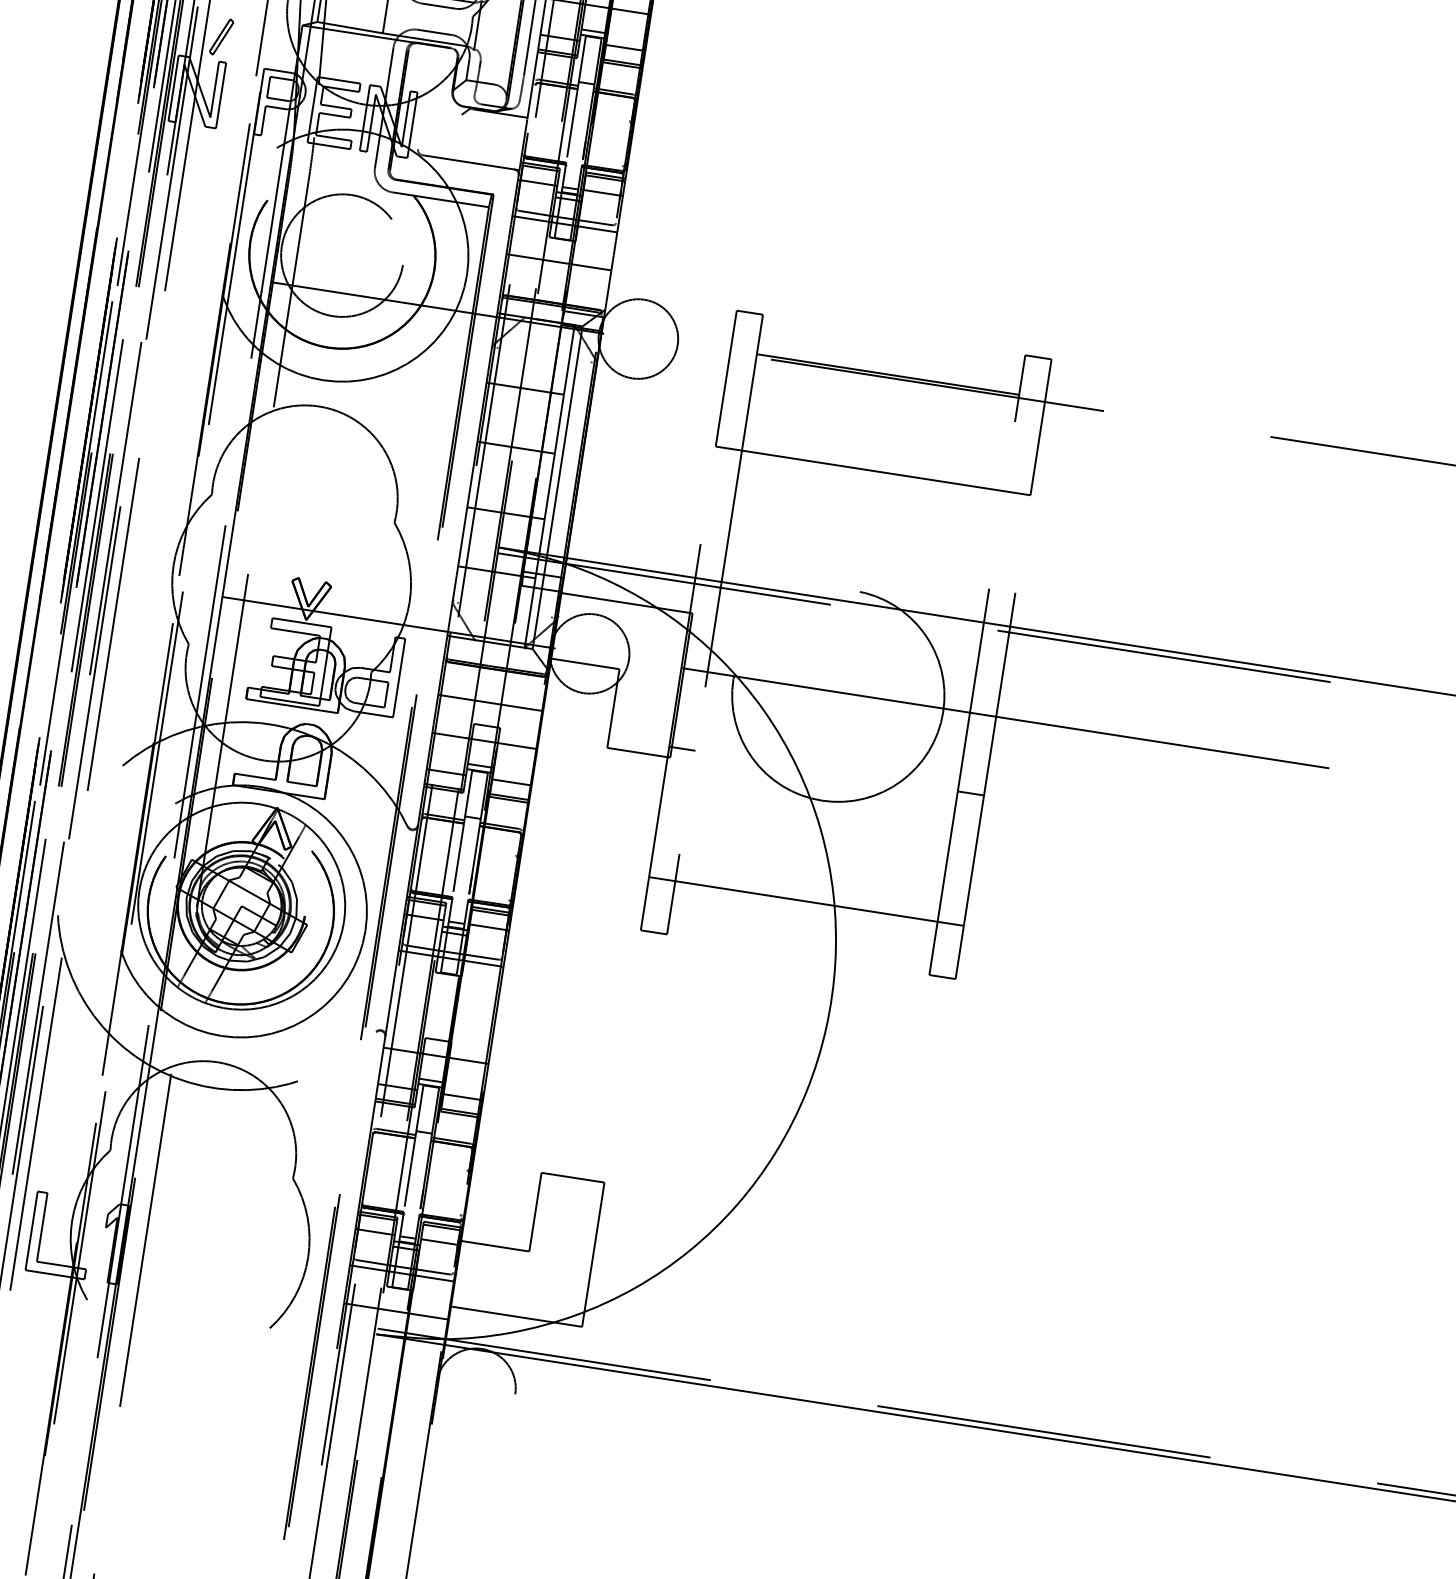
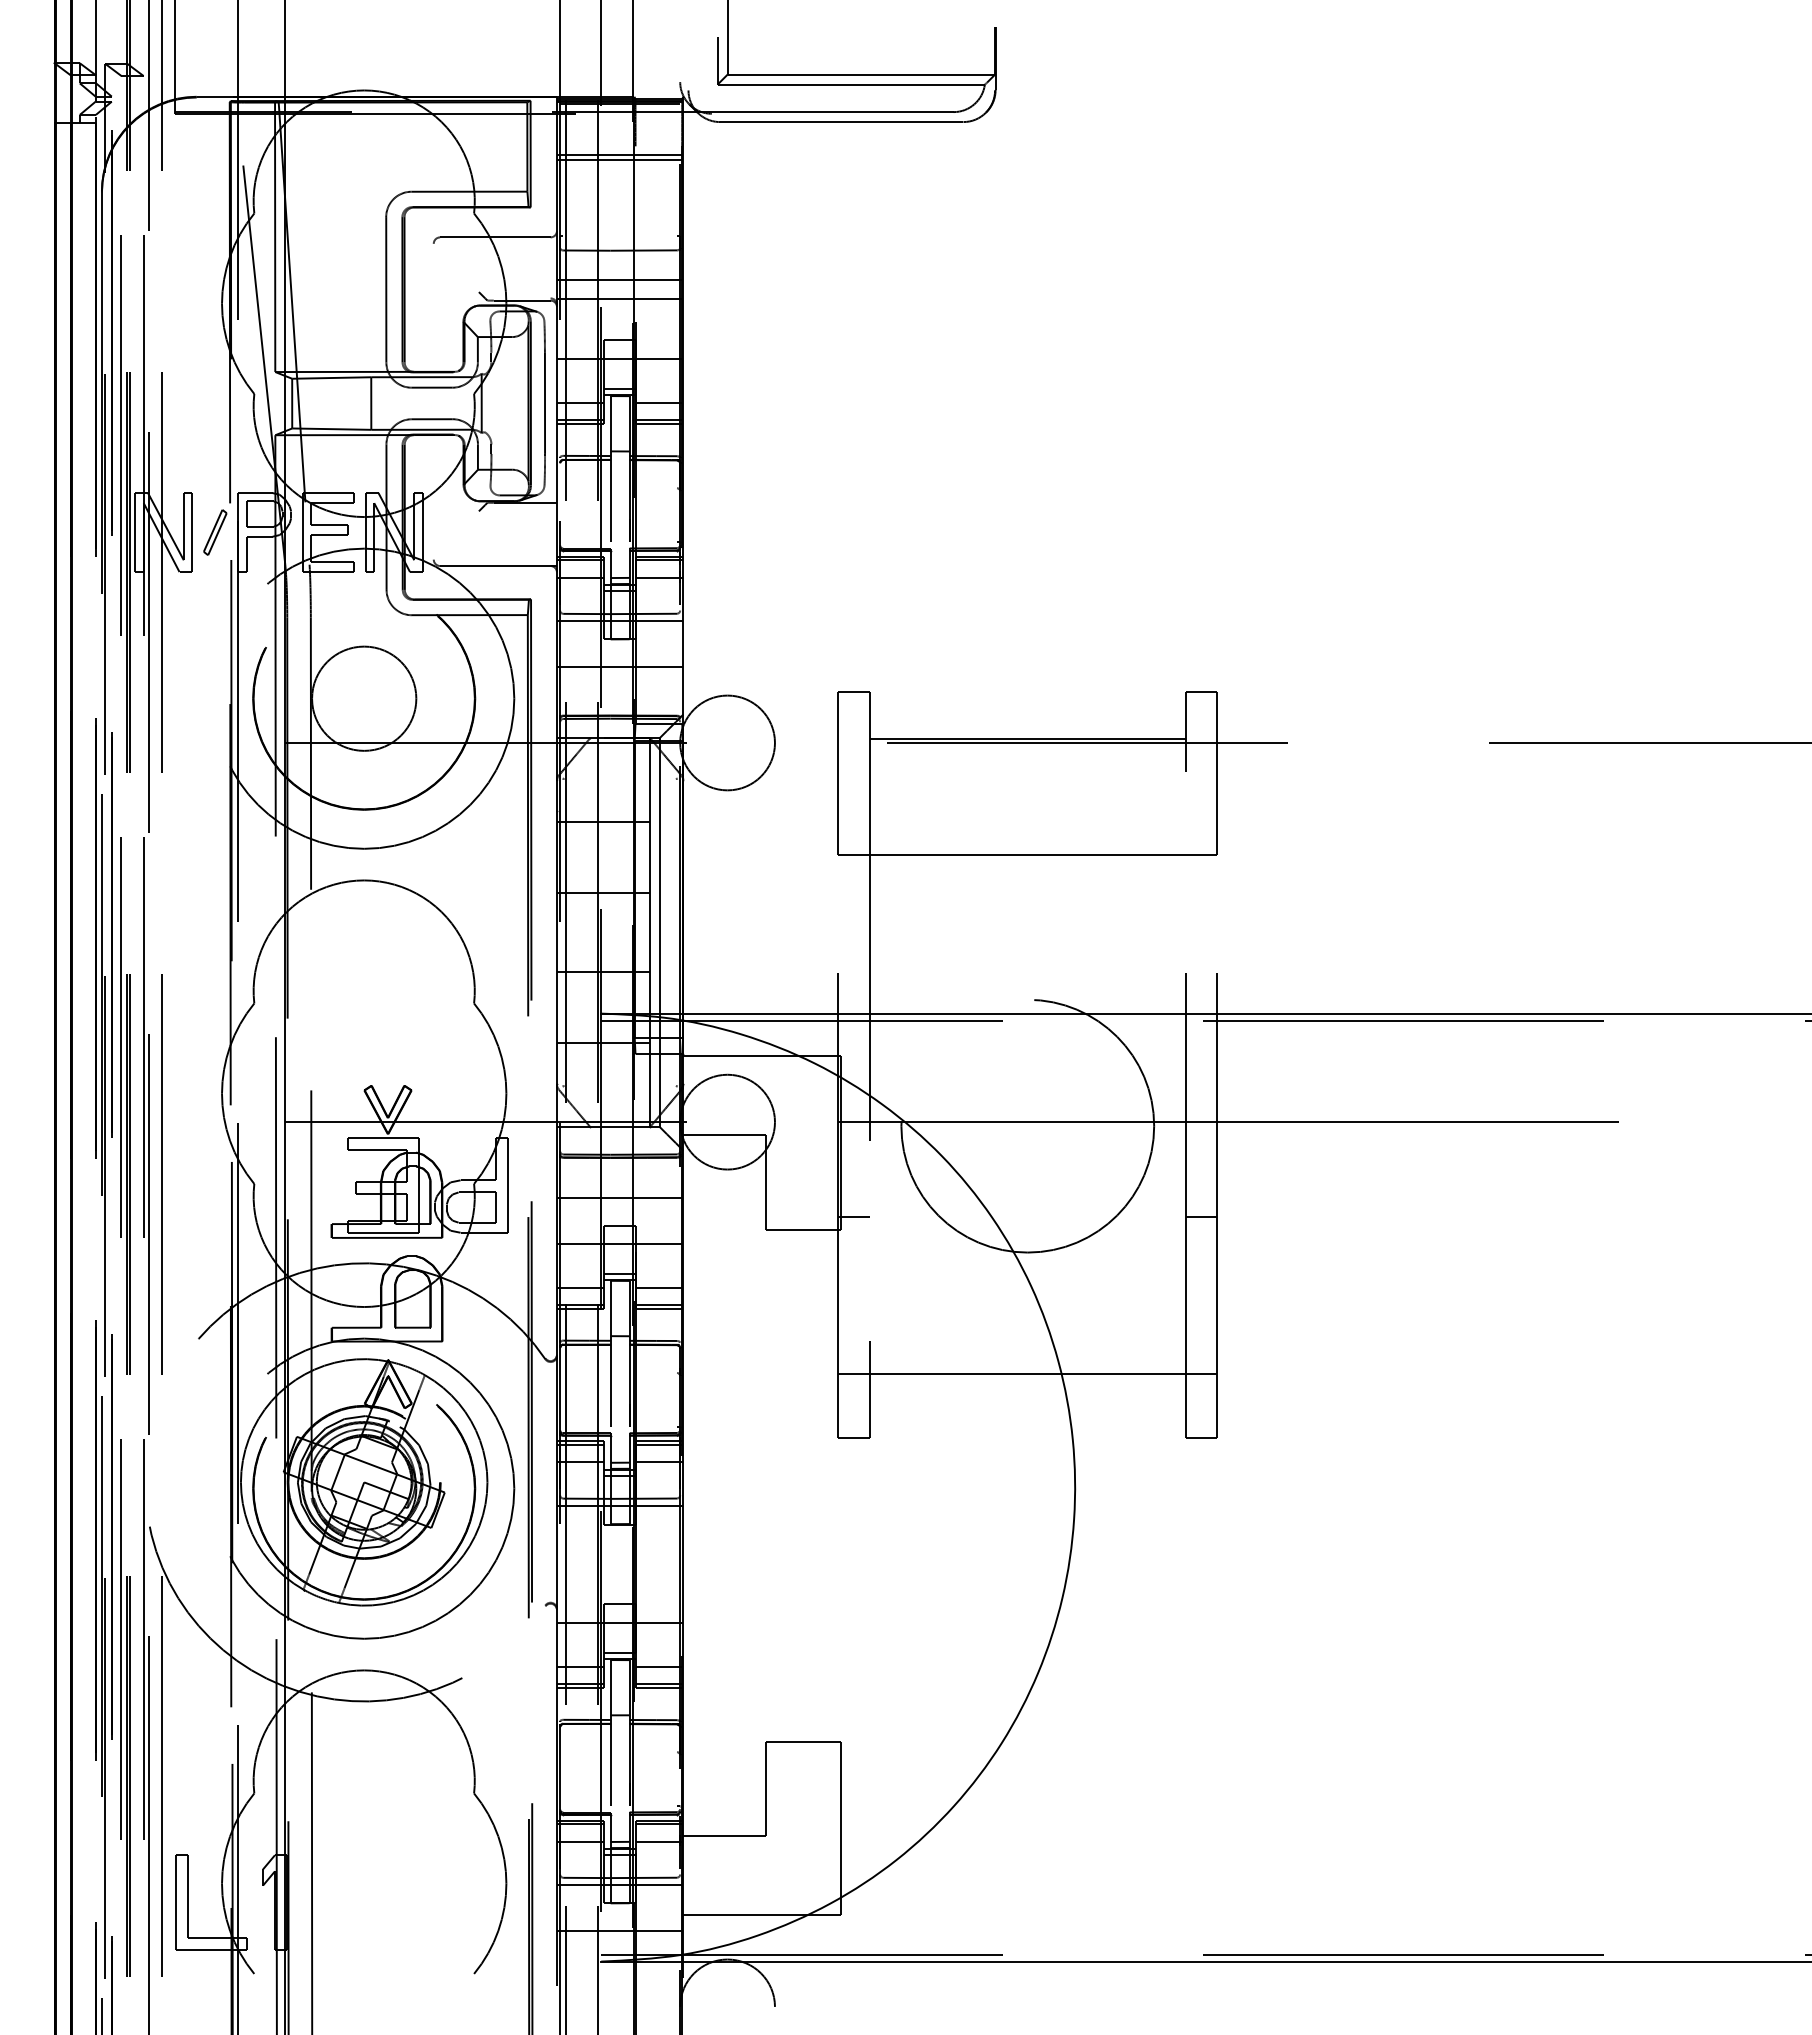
part: (221, 37) -> (215, 532), moved
circle: (342, 255) -> (364, 698), size x0.71

